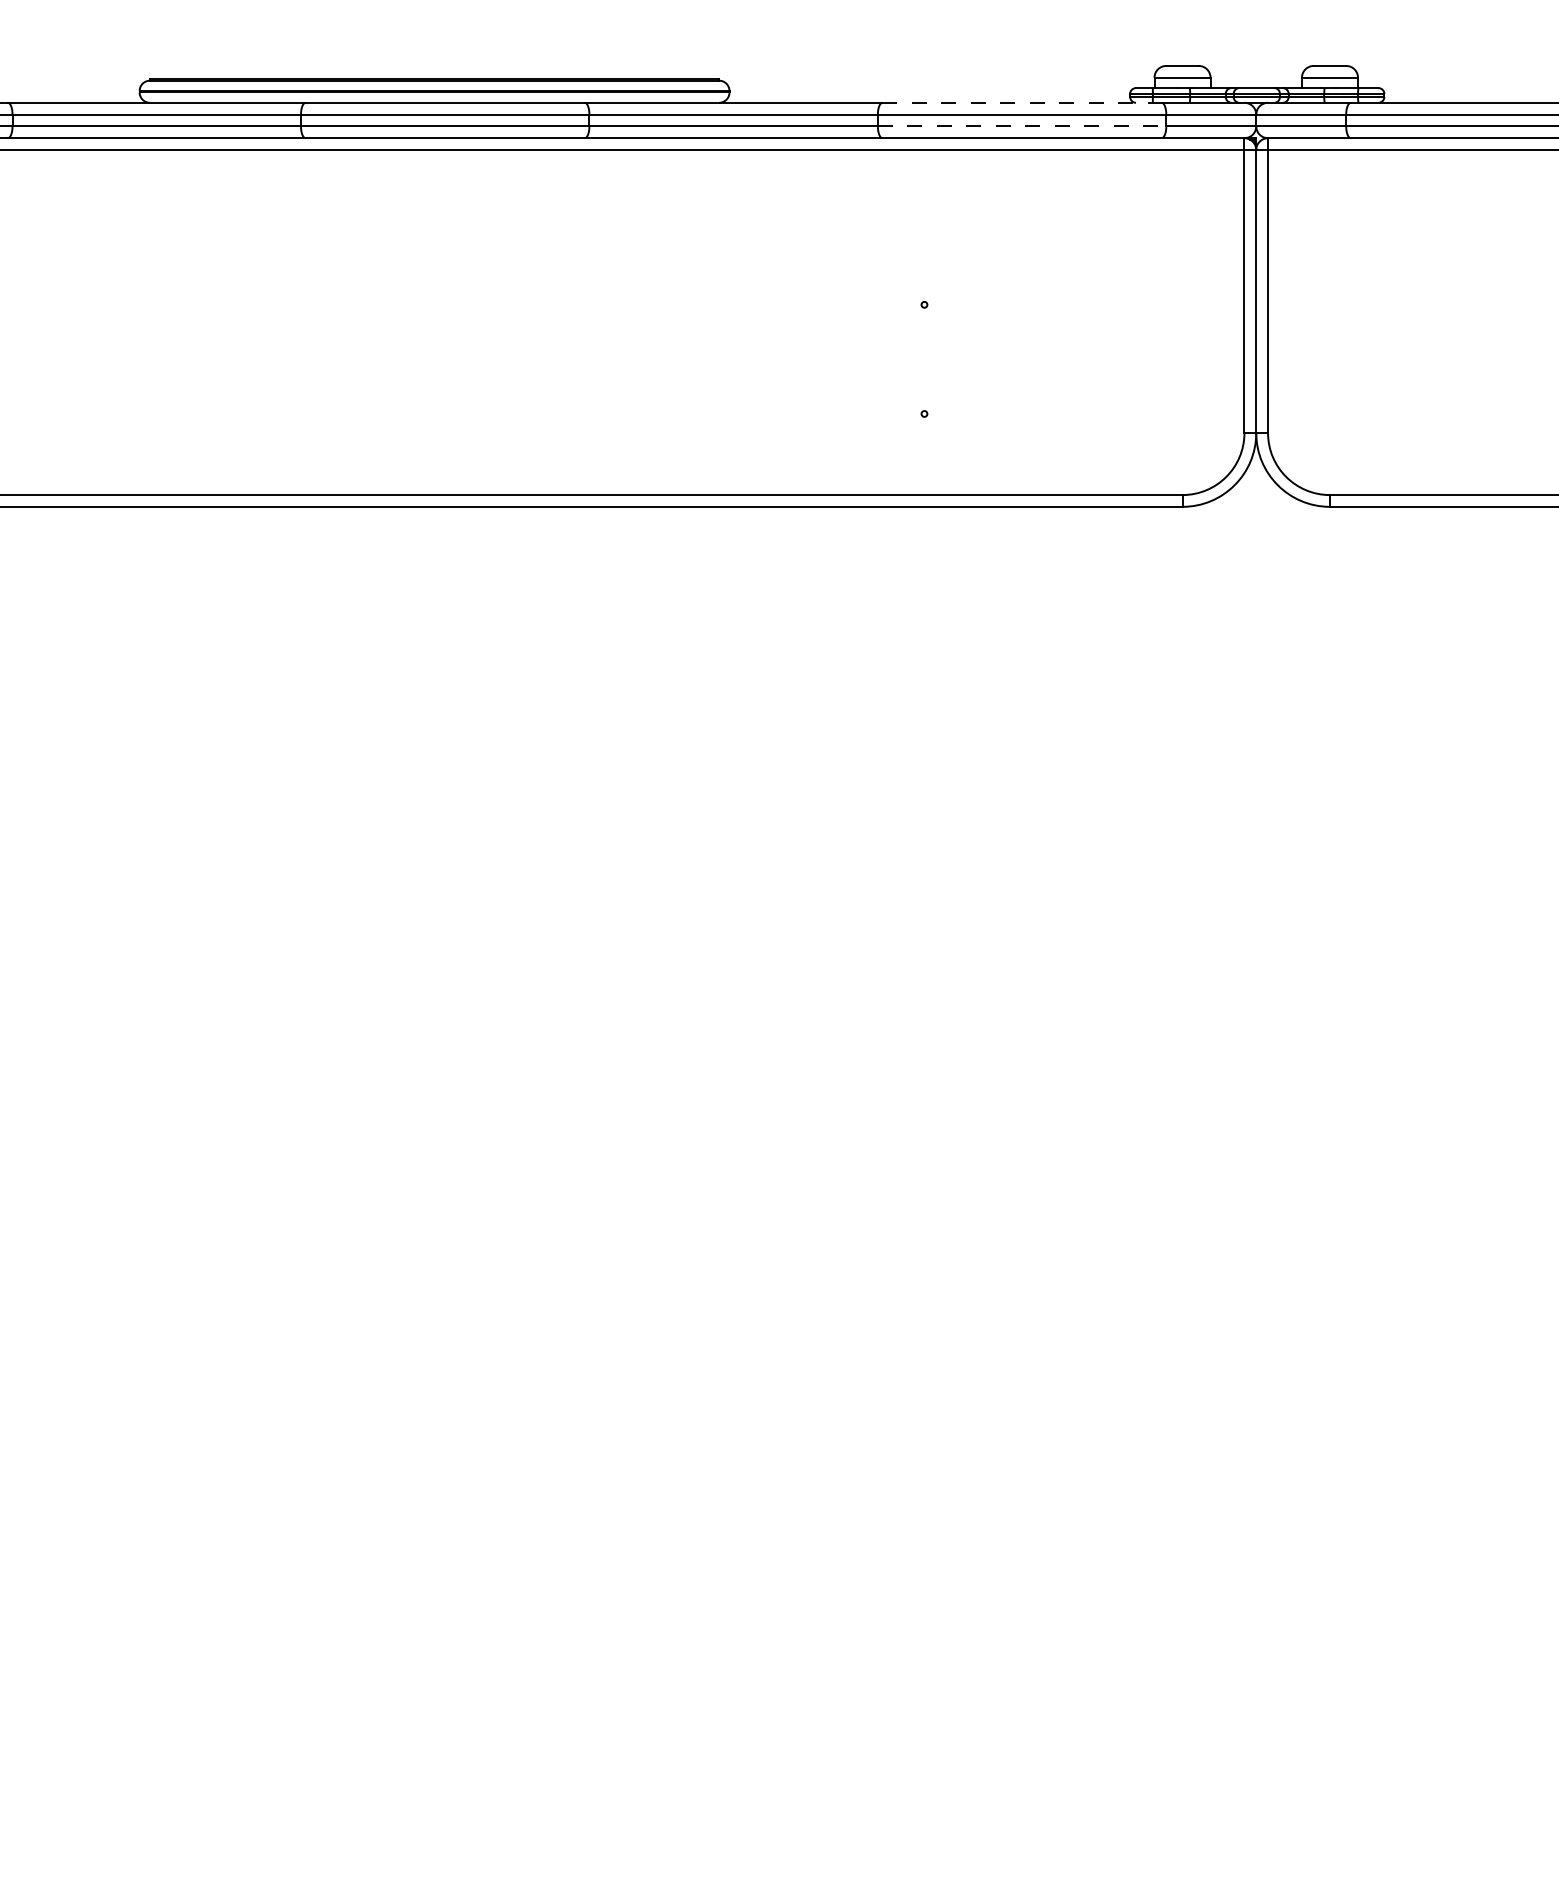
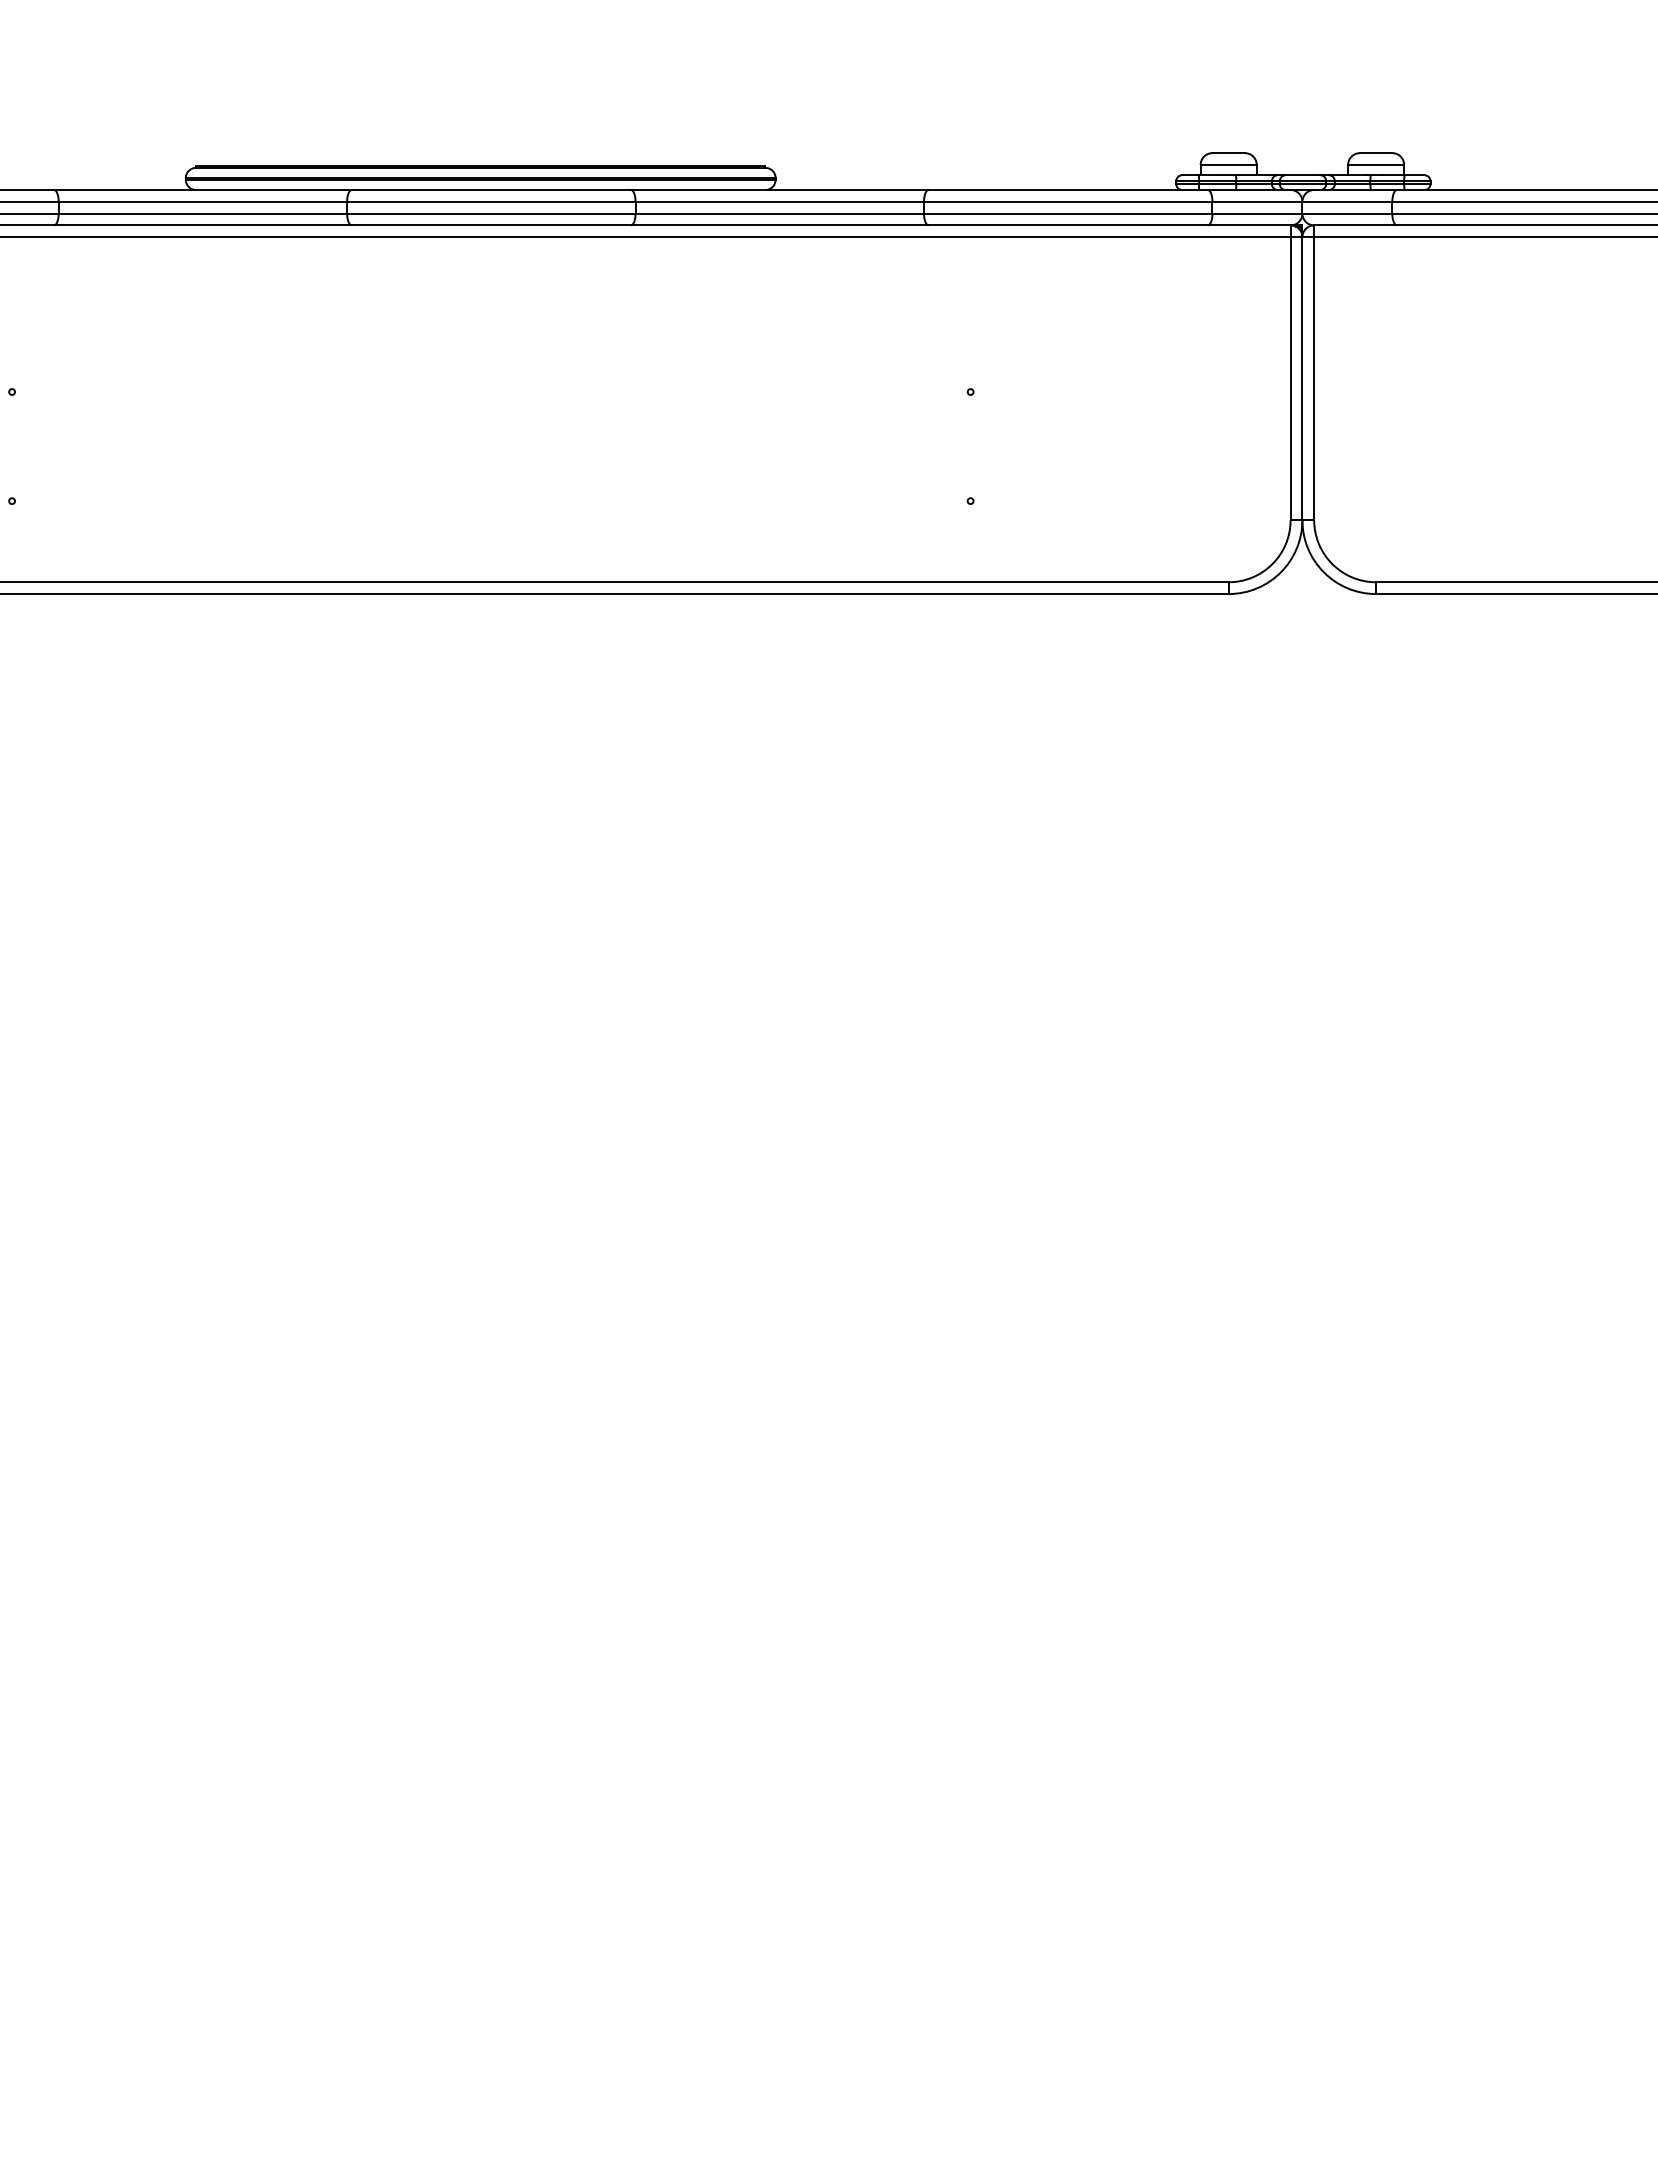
line: (1022, 103) -> (1068, 190), dashed -> solid
line: (1022, 126) -> (1068, 213), dashed -> solid

